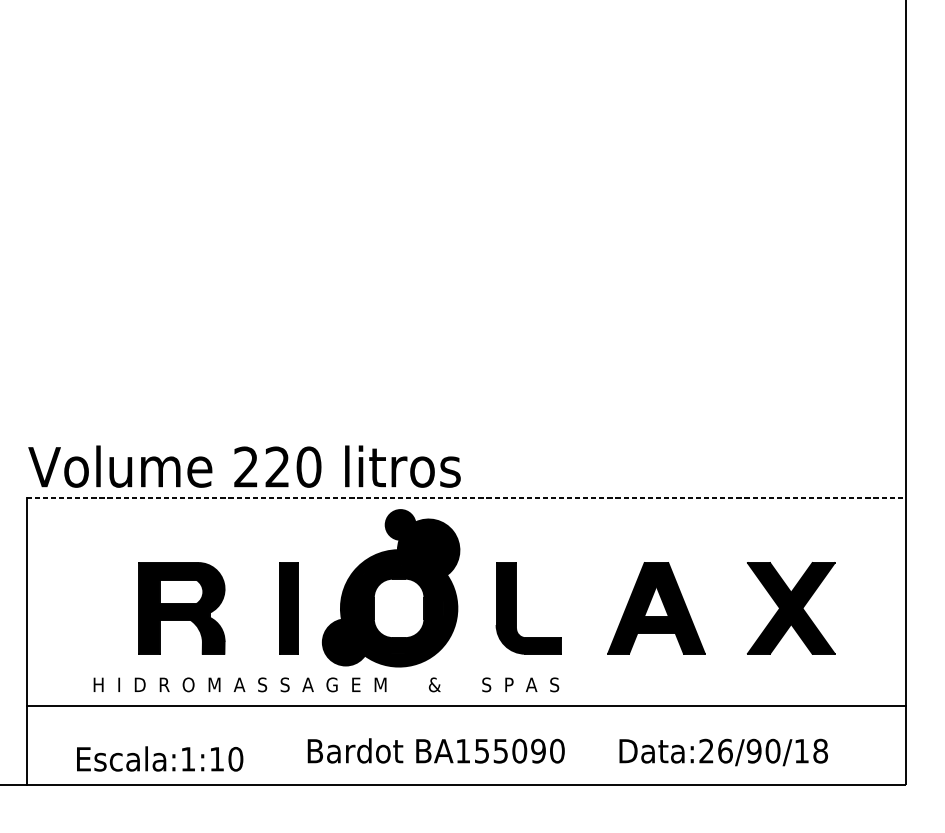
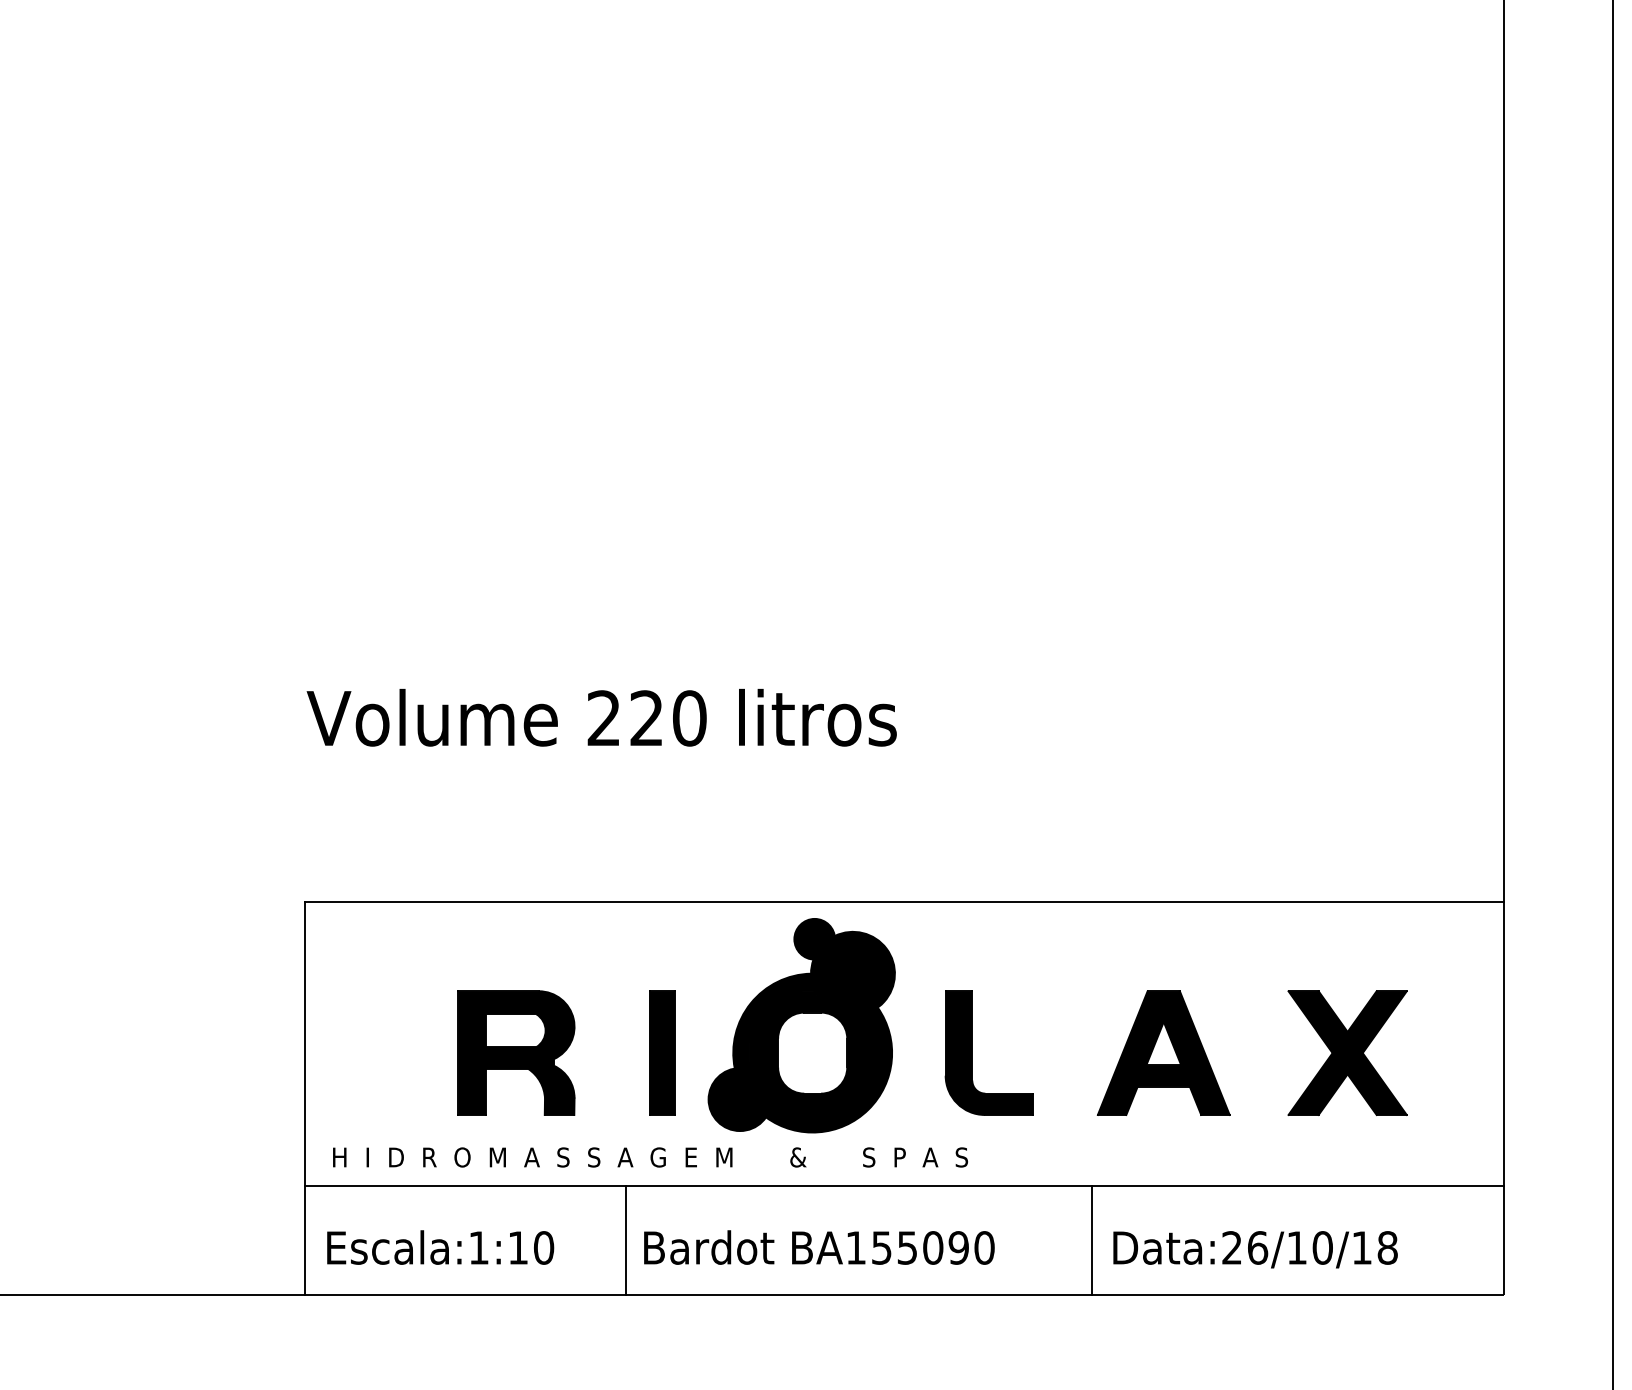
text: (244, 466) -> (601, 717), moved
line: (466, 497) -> (904, 902), dashed -> solid
text: (326, 684) -> (650, 1157), moved
line: (261, 745) -> (625, 1239), added
line: (604, 745) -> (1092, 1239), added
text: (436, 750) -> (819, 1247), moved
text: (754, 750) -> (1297, 1247), Data:26/90/18 -> Data:26/10/18
text: (160, 758) -> (440, 1247), moved

